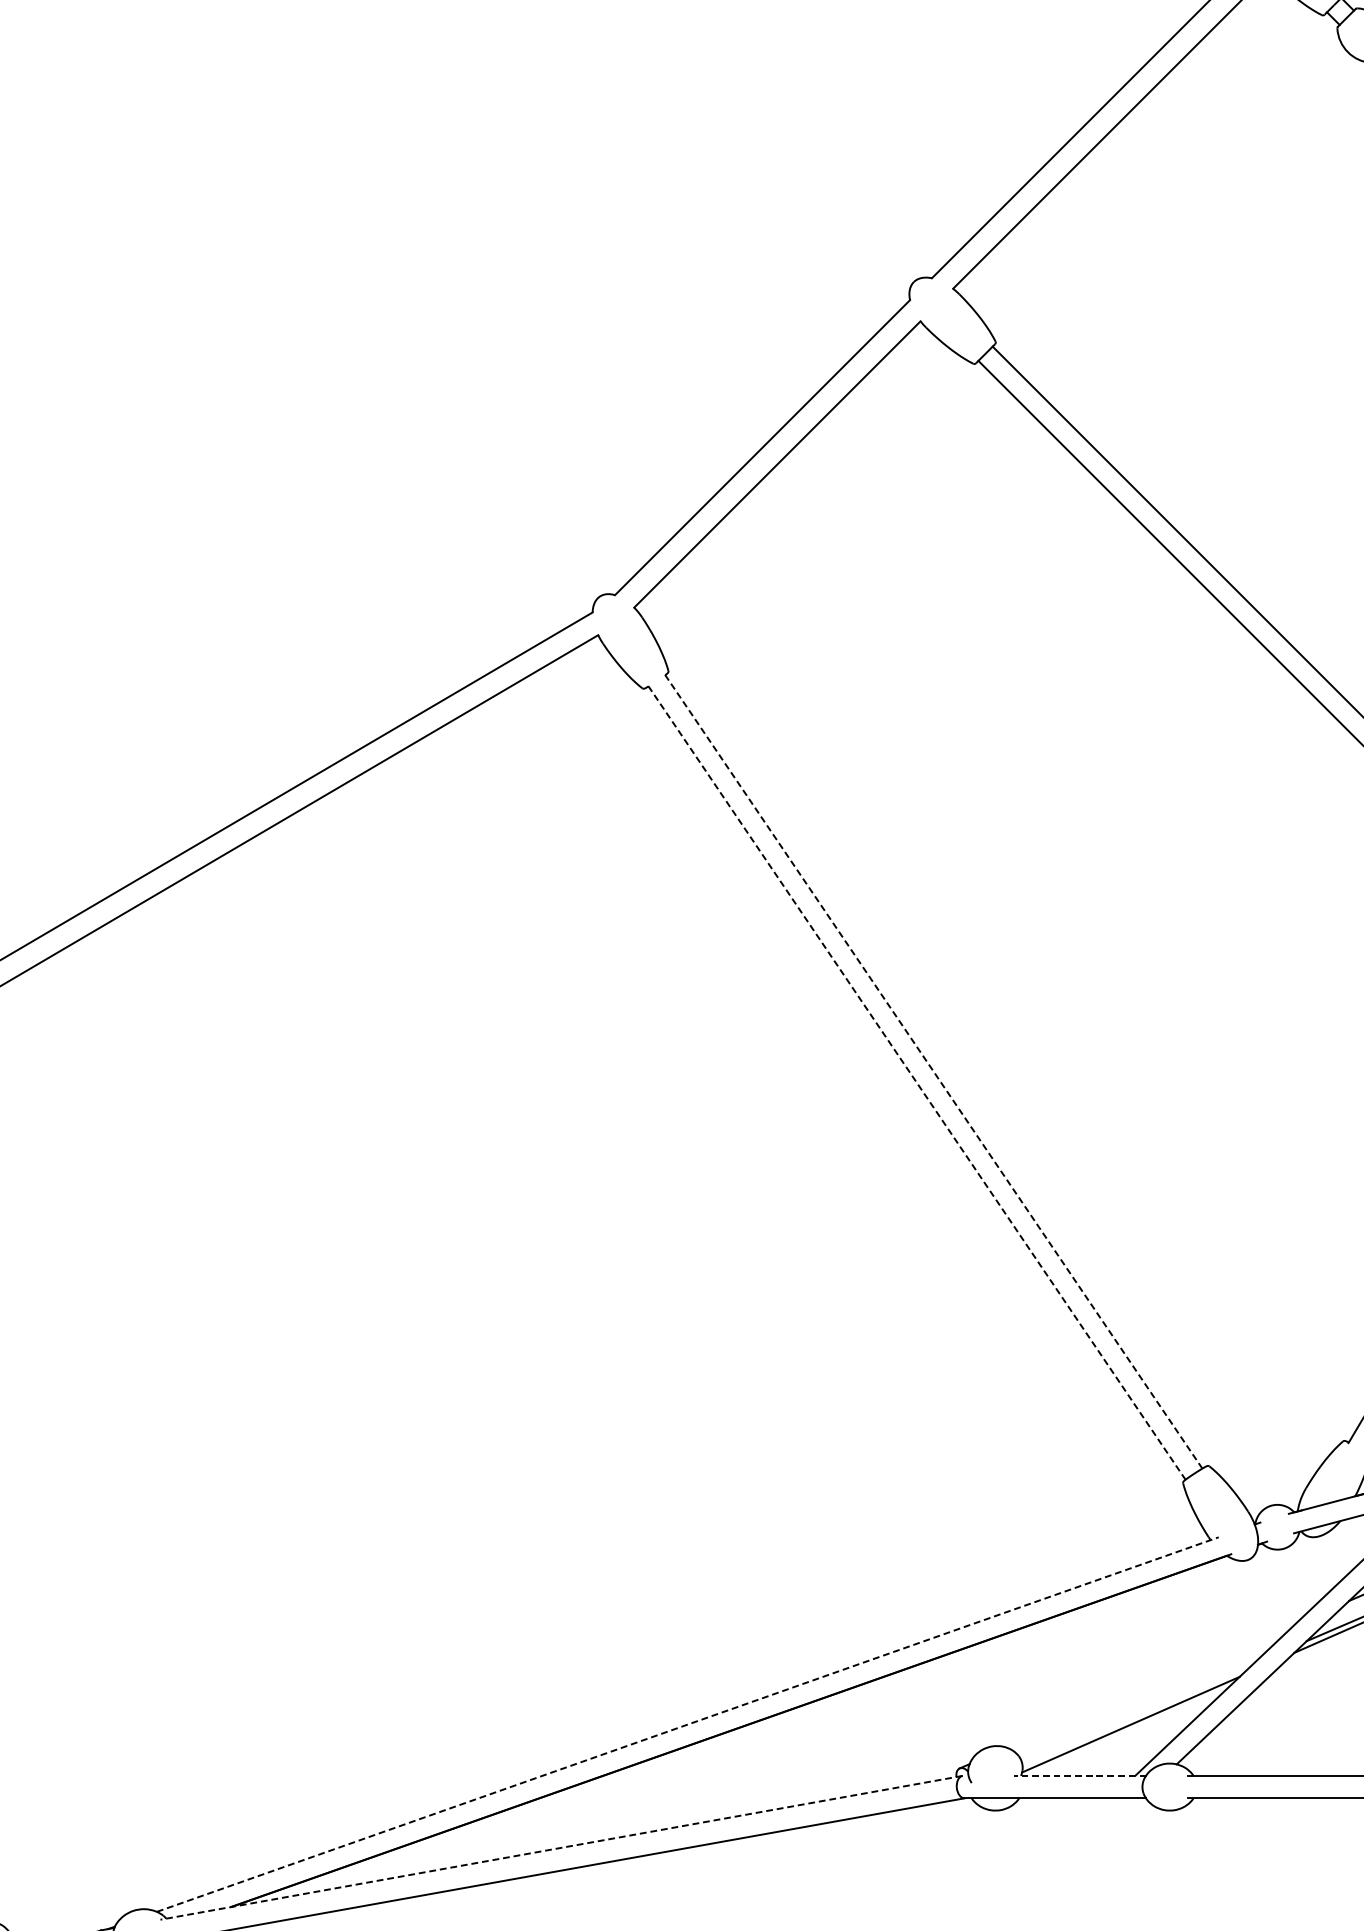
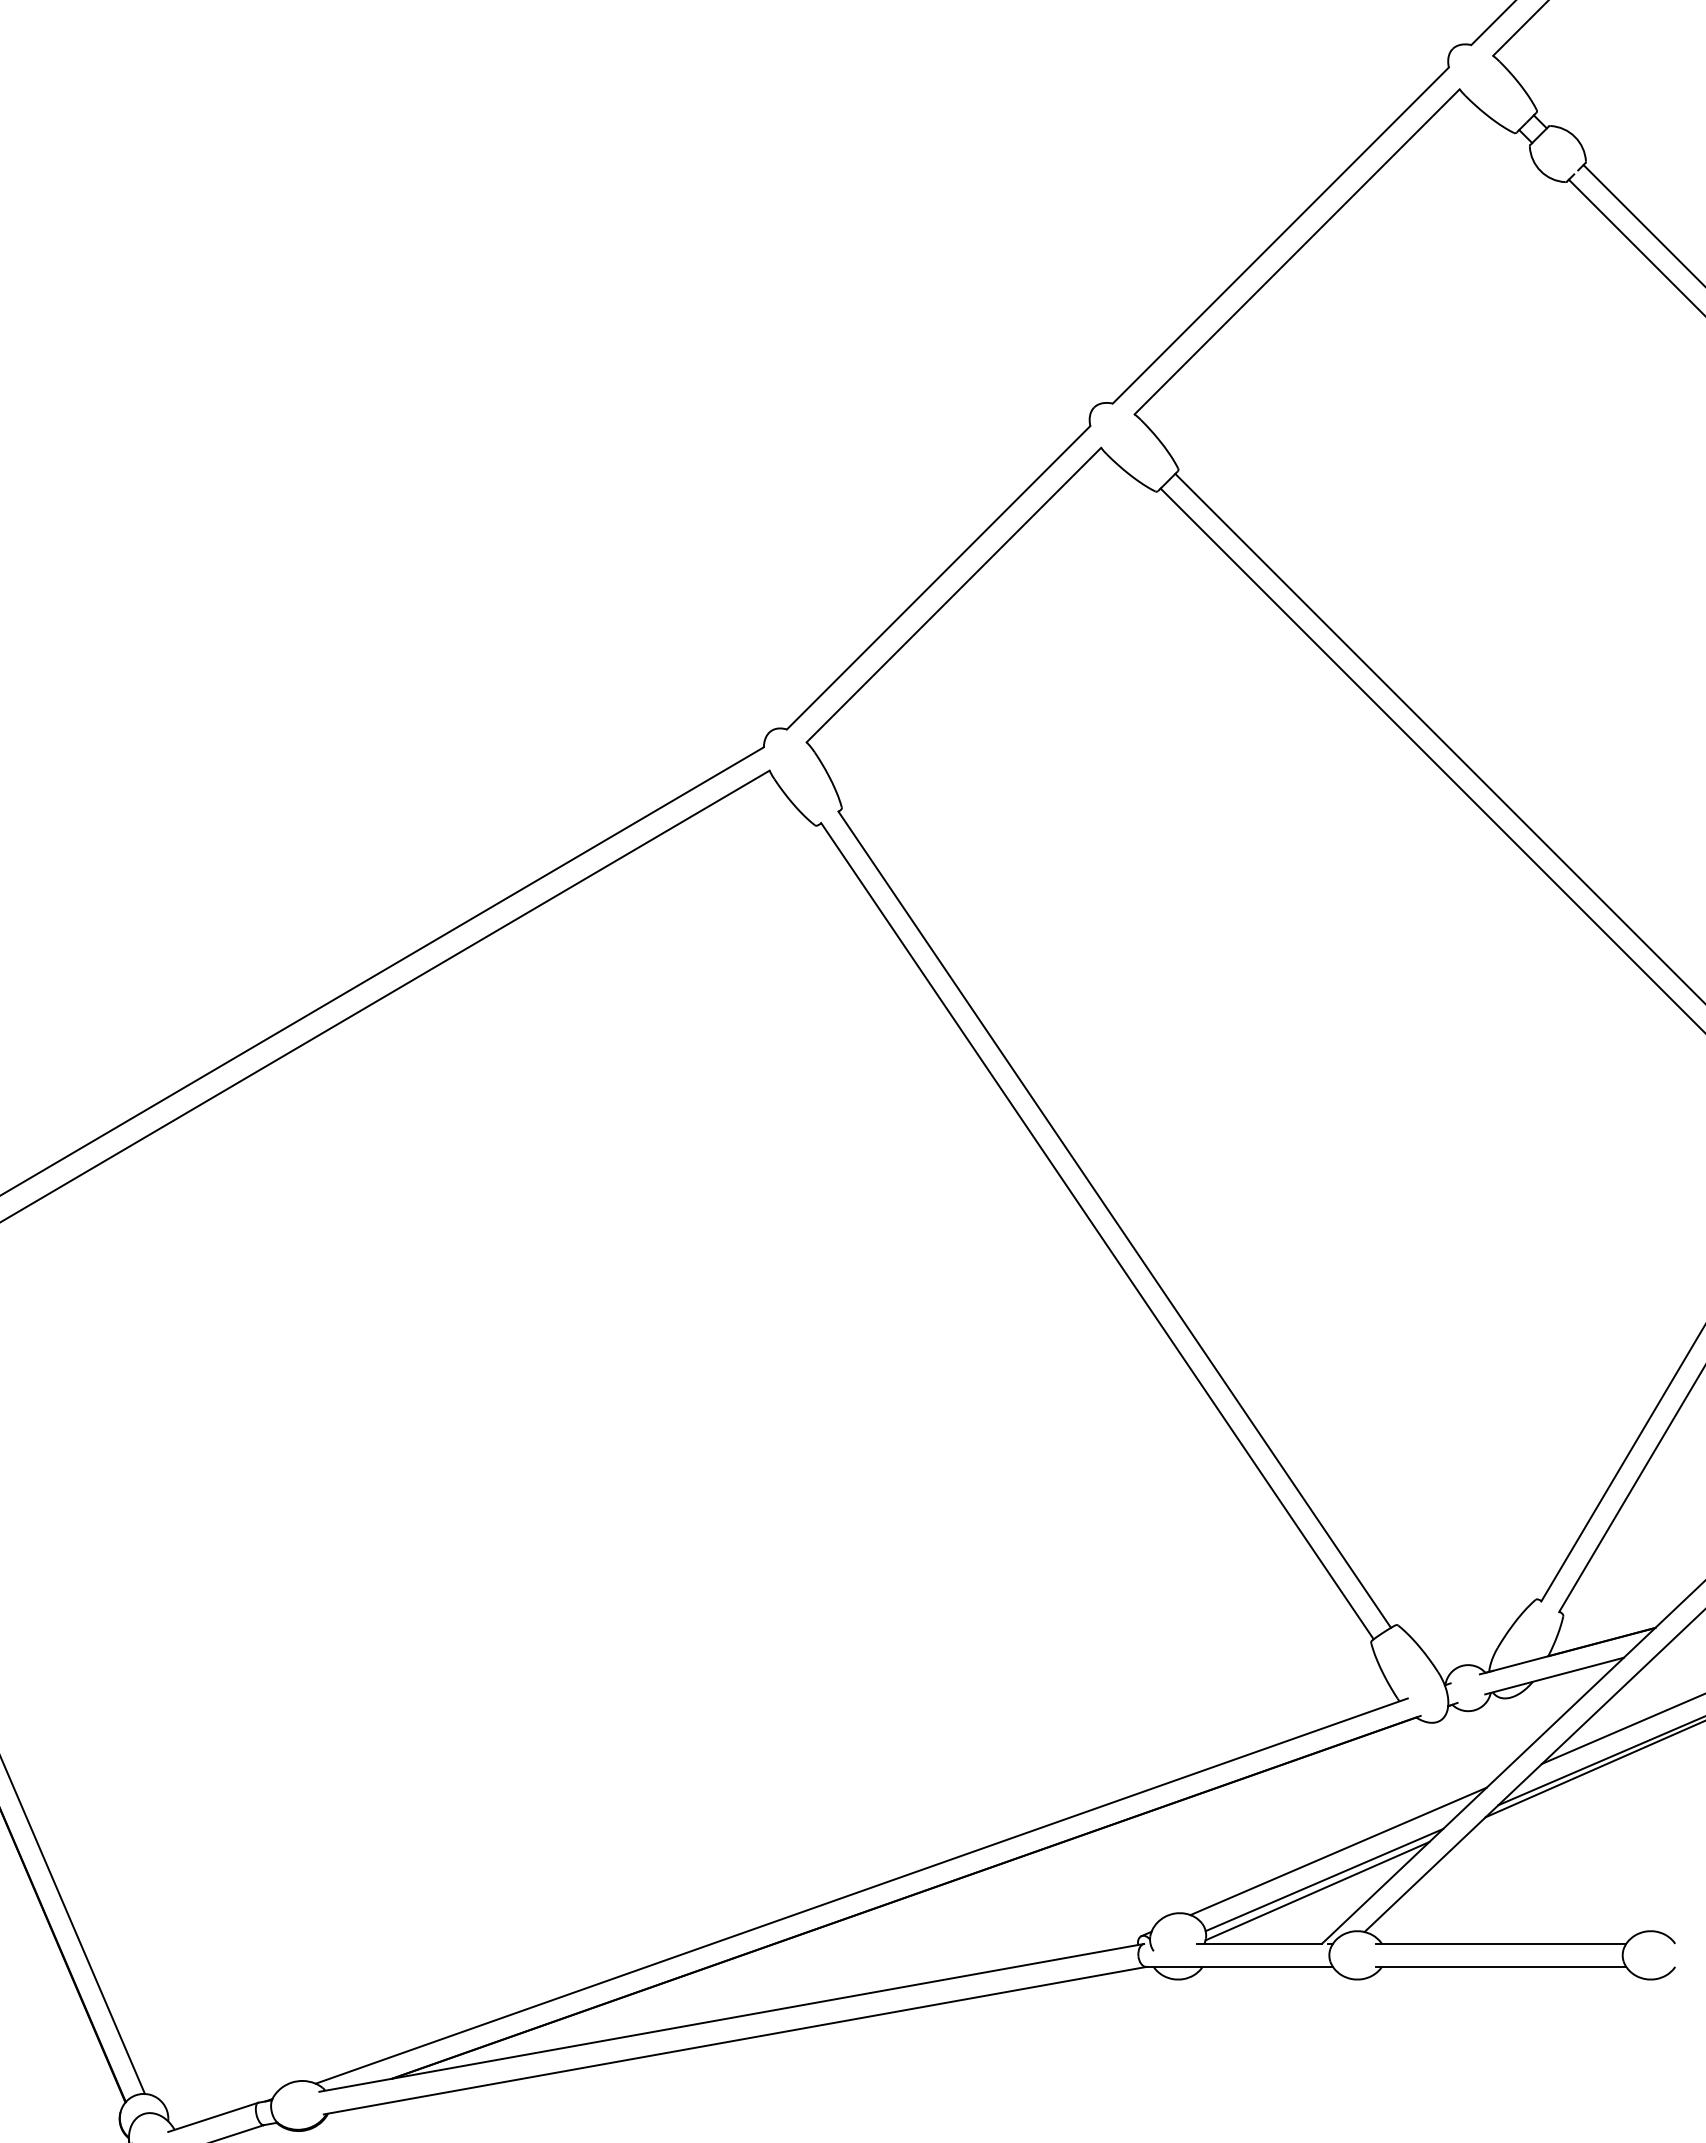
line: (933, 1071) -> (1114, 1219), dashed -> solid
line: (917, 1083) -> (1097, 1231), dashed -> solid
line: (1151, 1686) -> (1338, 1851), added
line: (1137, 1714) -> (1324, 1880), added
line: (688, 1724) -> (862, 1890), dashed -> solid
line: (1074, 1775) -> (1259, 1943), dashed -> solid
line: (561, 1847) -> (731, 2017), dashed -> solid

